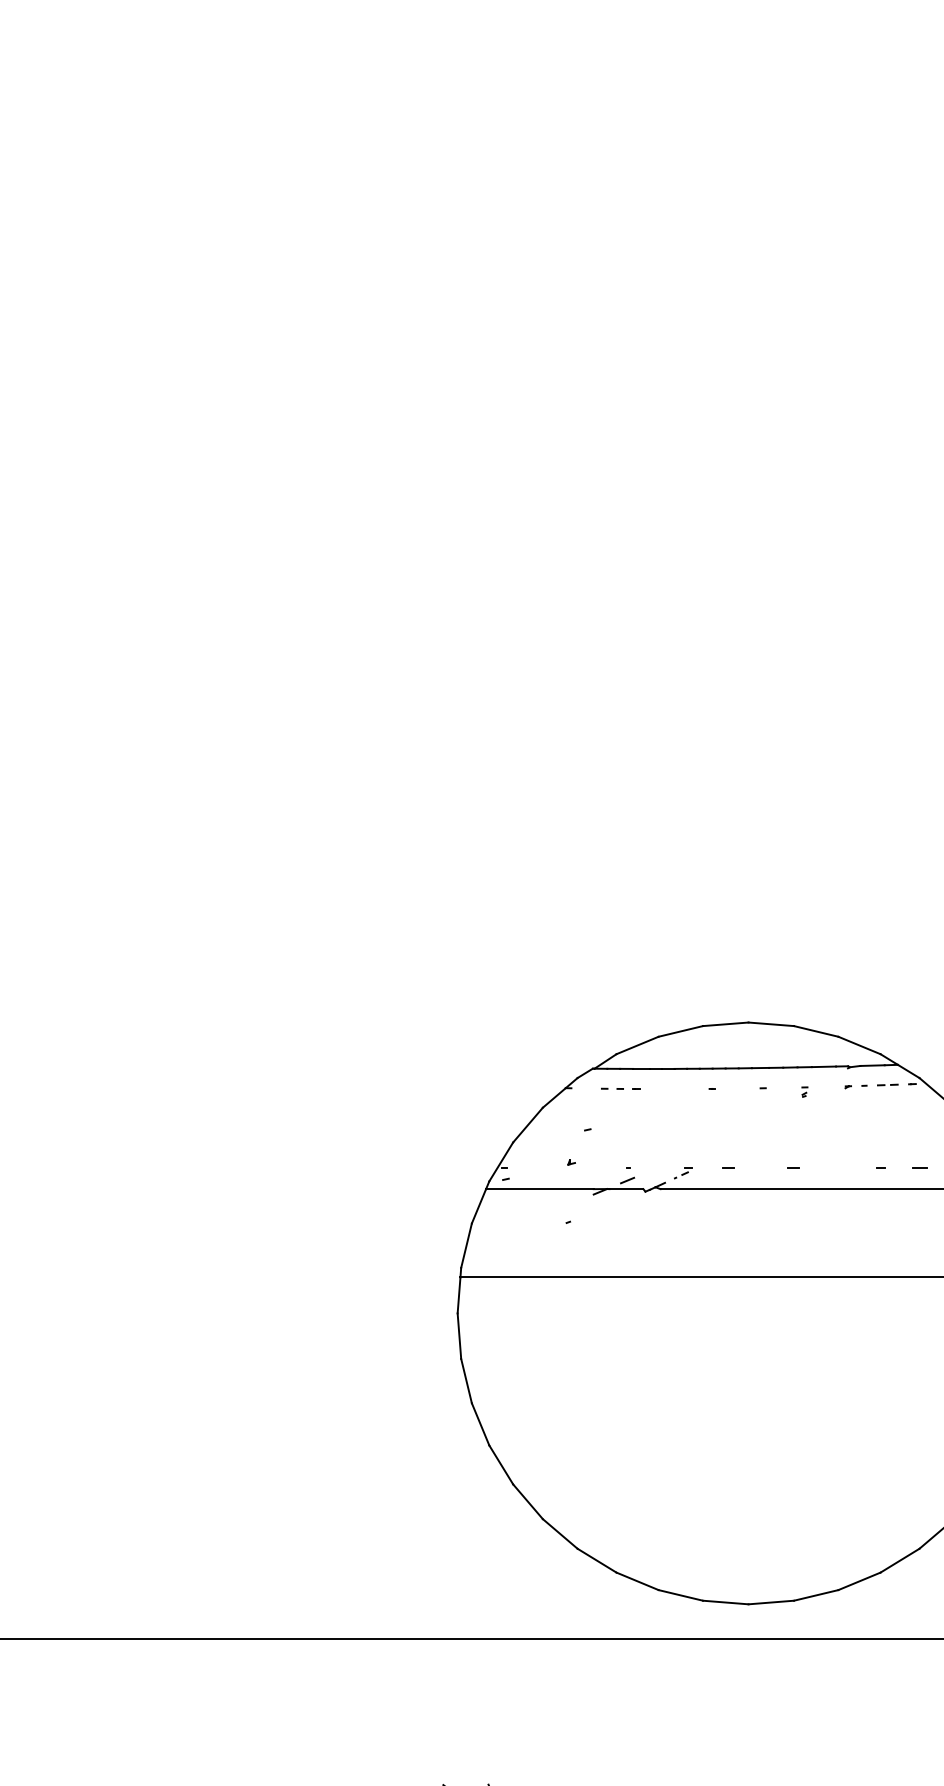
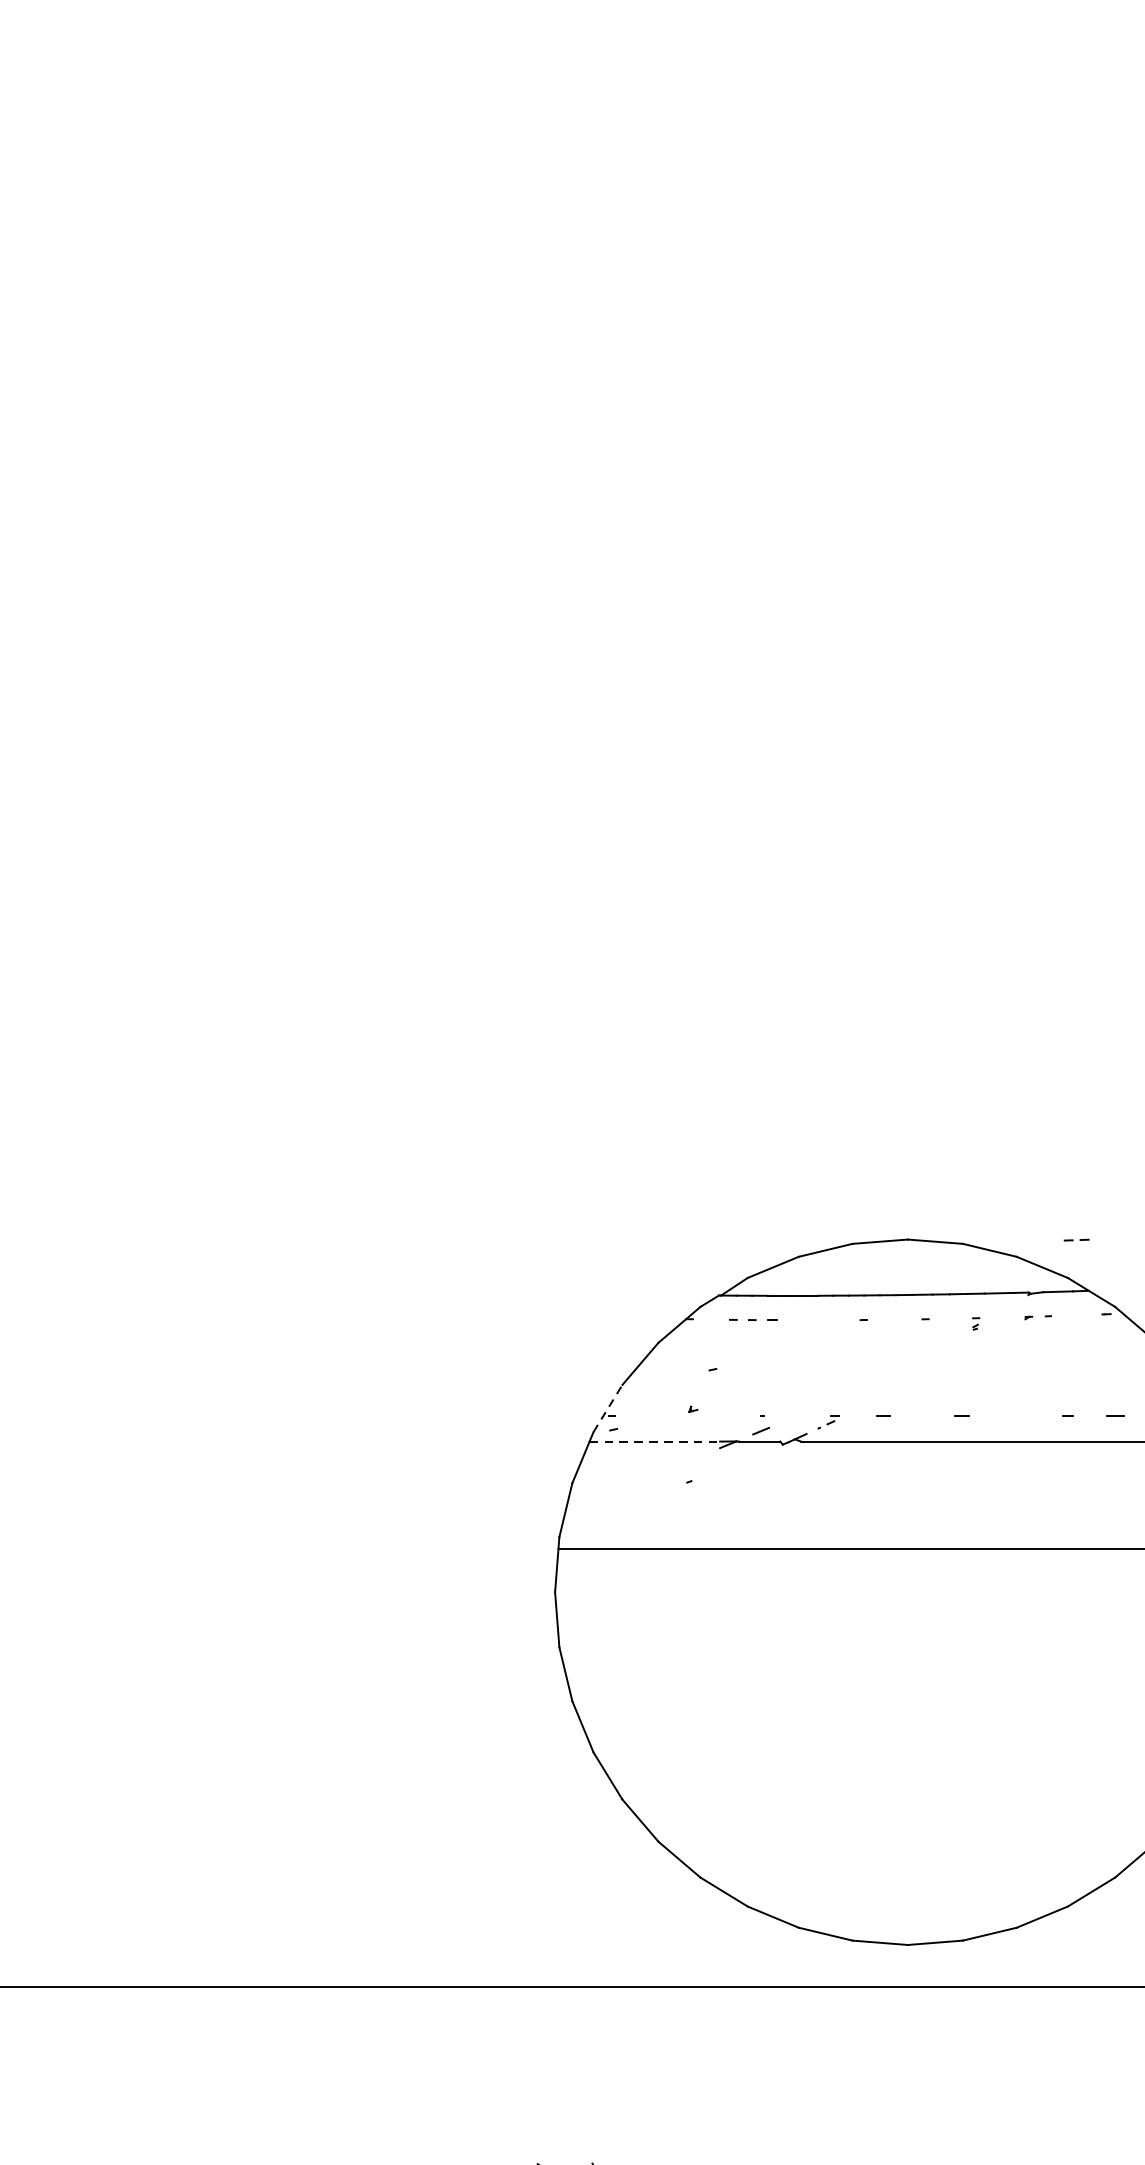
line: (885, 1084) -> (1073, 1239), moved
line: (501, 1161) -> (608, 1408), solid -> dashed
line: (539, 1189) -> (654, 1442), solid -> dashed

